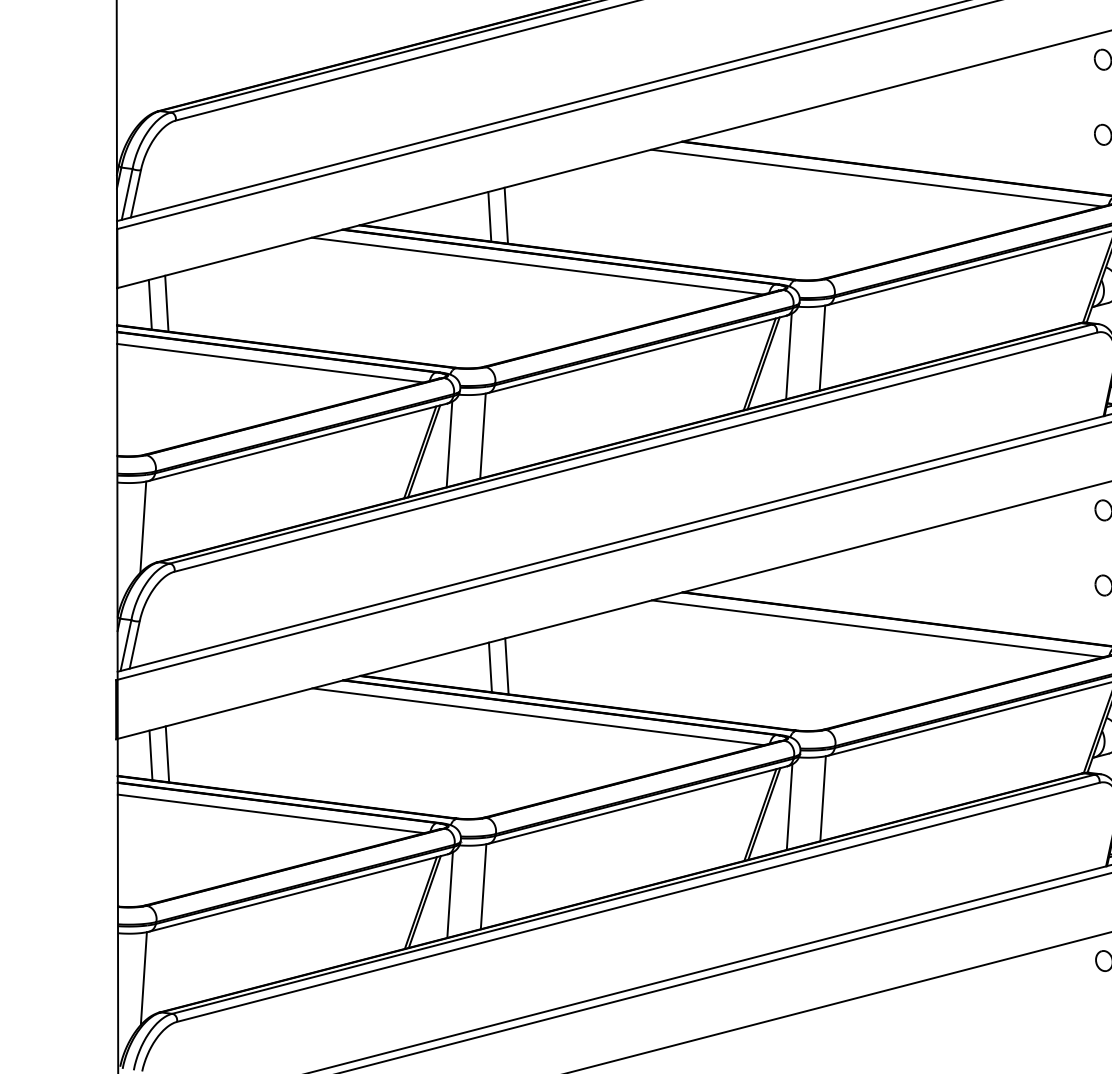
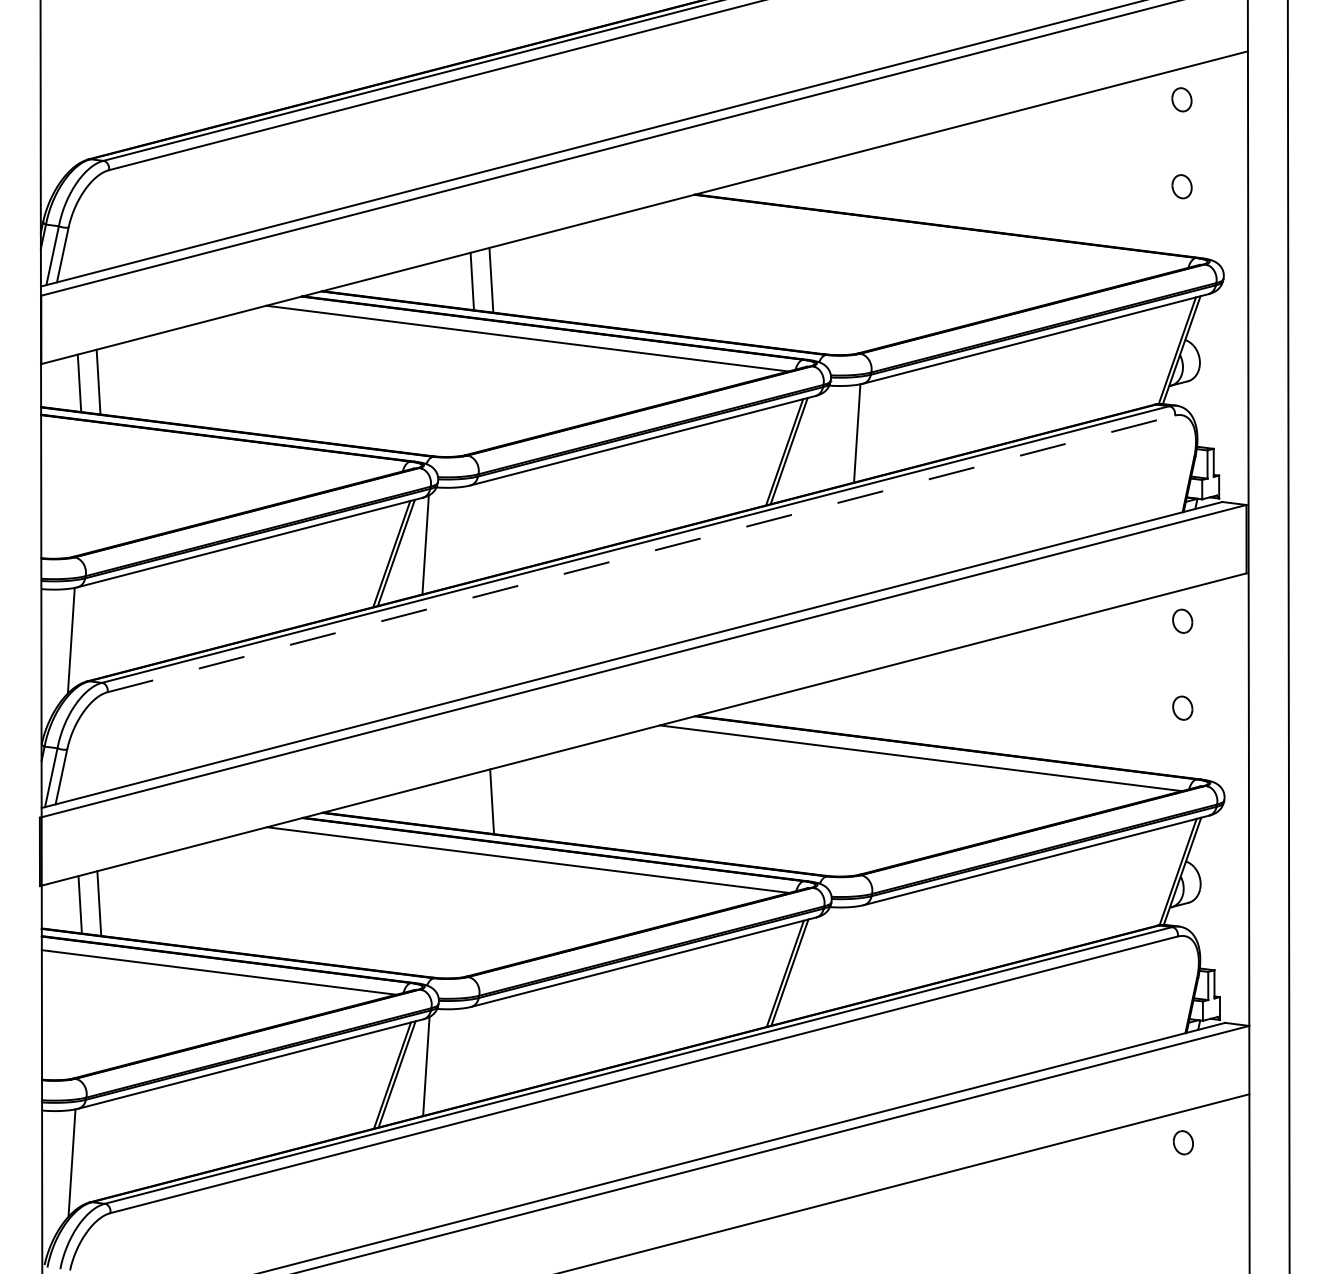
line: (877, 177) -> (920, 236), removed
line: (788, 355) -> (818, 442), removed
line: (270, 362) -> (218, 450), removed
line: (483, 436) -> (464, 535), removed
line: (636, 451) -> (641, 553), solid -> dashed
line: (489, 667) -> (472, 802), removed
line: (822, 798) -> (857, 954), removed
line: (789, 807) -> (819, 964), removed
line: (483, 886) -> (464, 1056), removed

